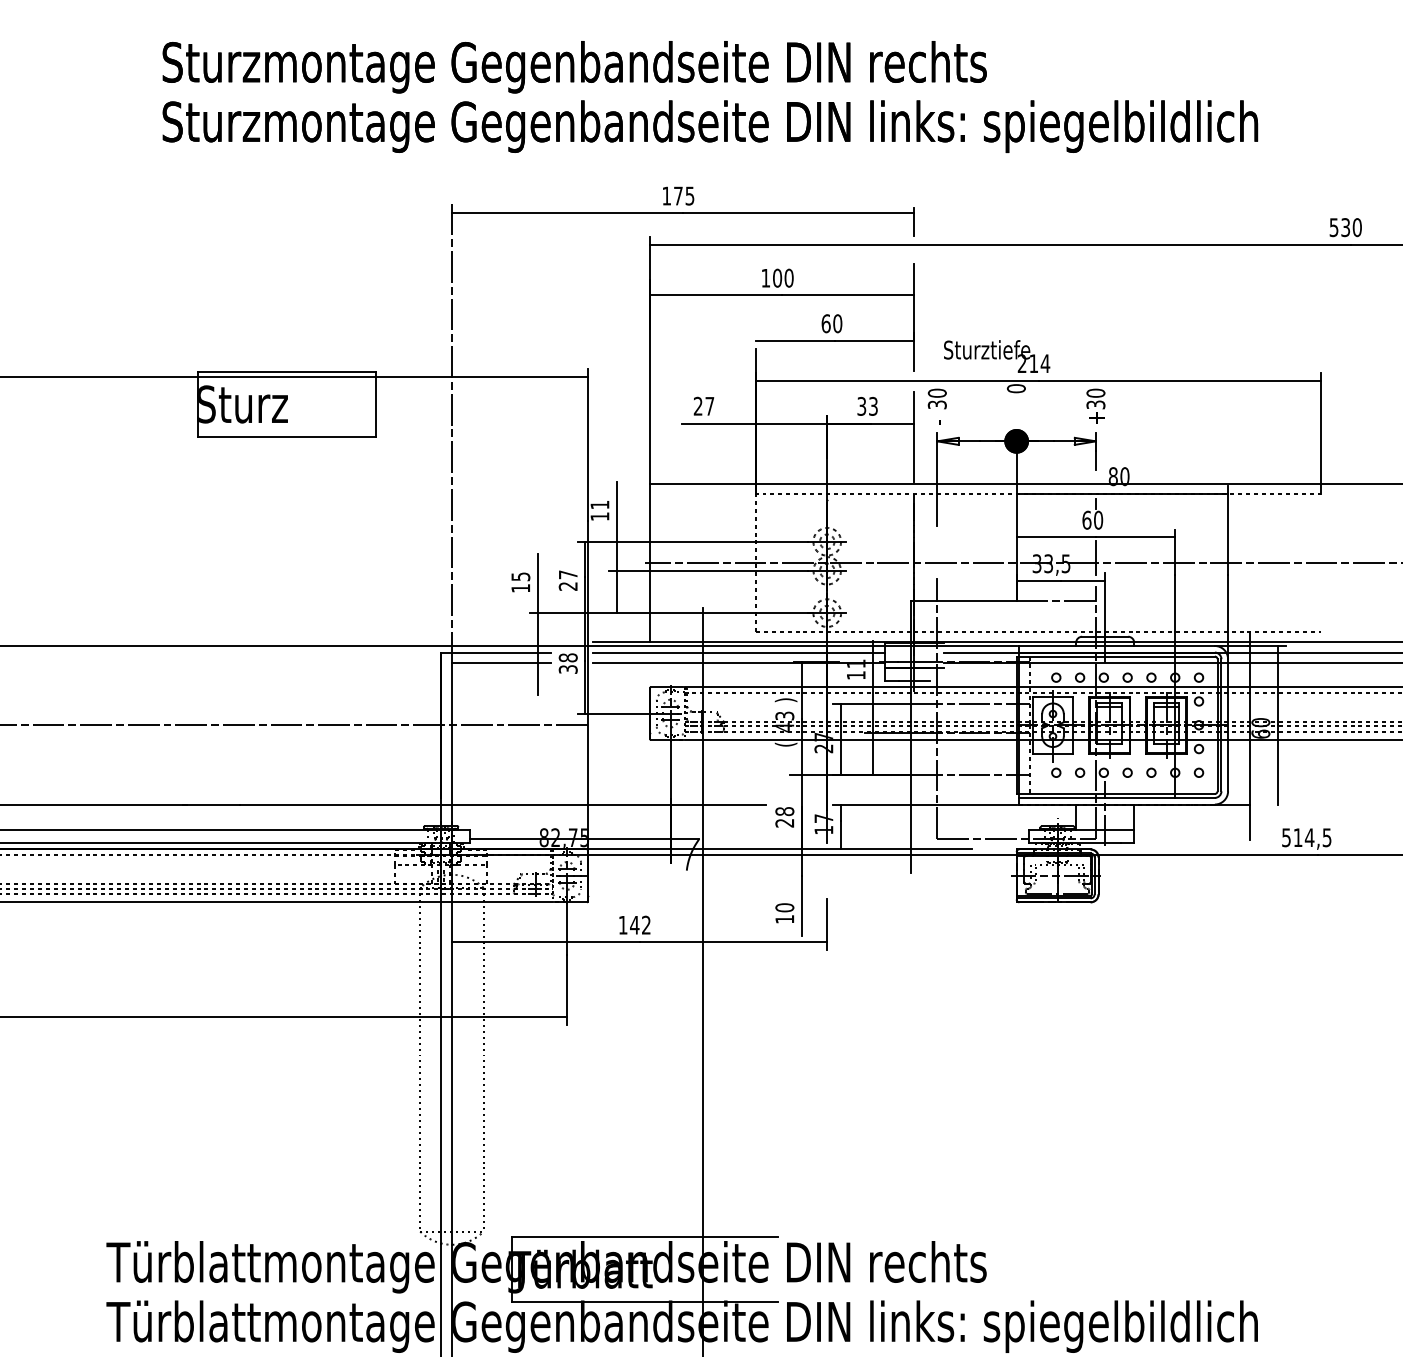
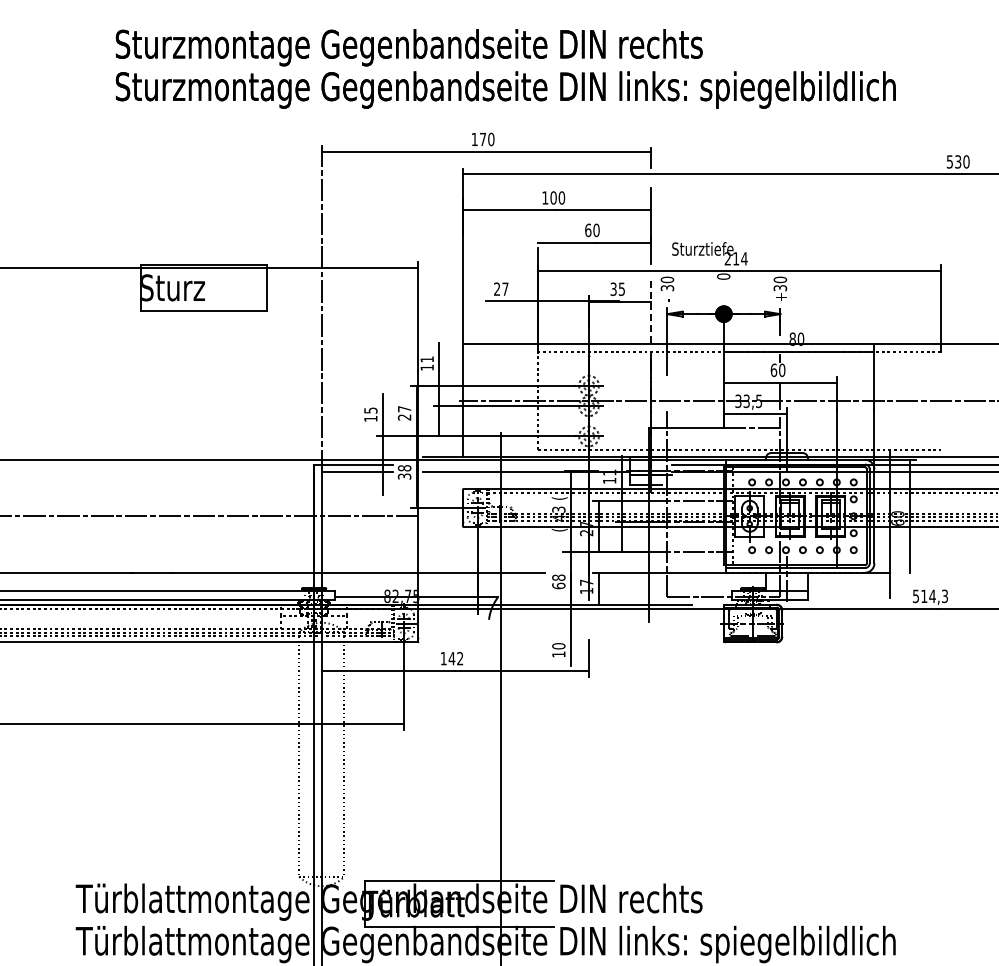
text: (690, 196) -> (491, 139), 175 -> 170
text: (872, 405) -> (621, 288), 33 -> 35
line: (914, 437) -> (651, 311), solid -> dashed
line: (739, 652) -> (526, 464), removed
text: (785, 700) -> (559, 498), ) -> (
text: (784, 822) -> (558, 585), 28 -> 68
text: (1327, 836) -> (945, 595), 514,5 -> 514,3

